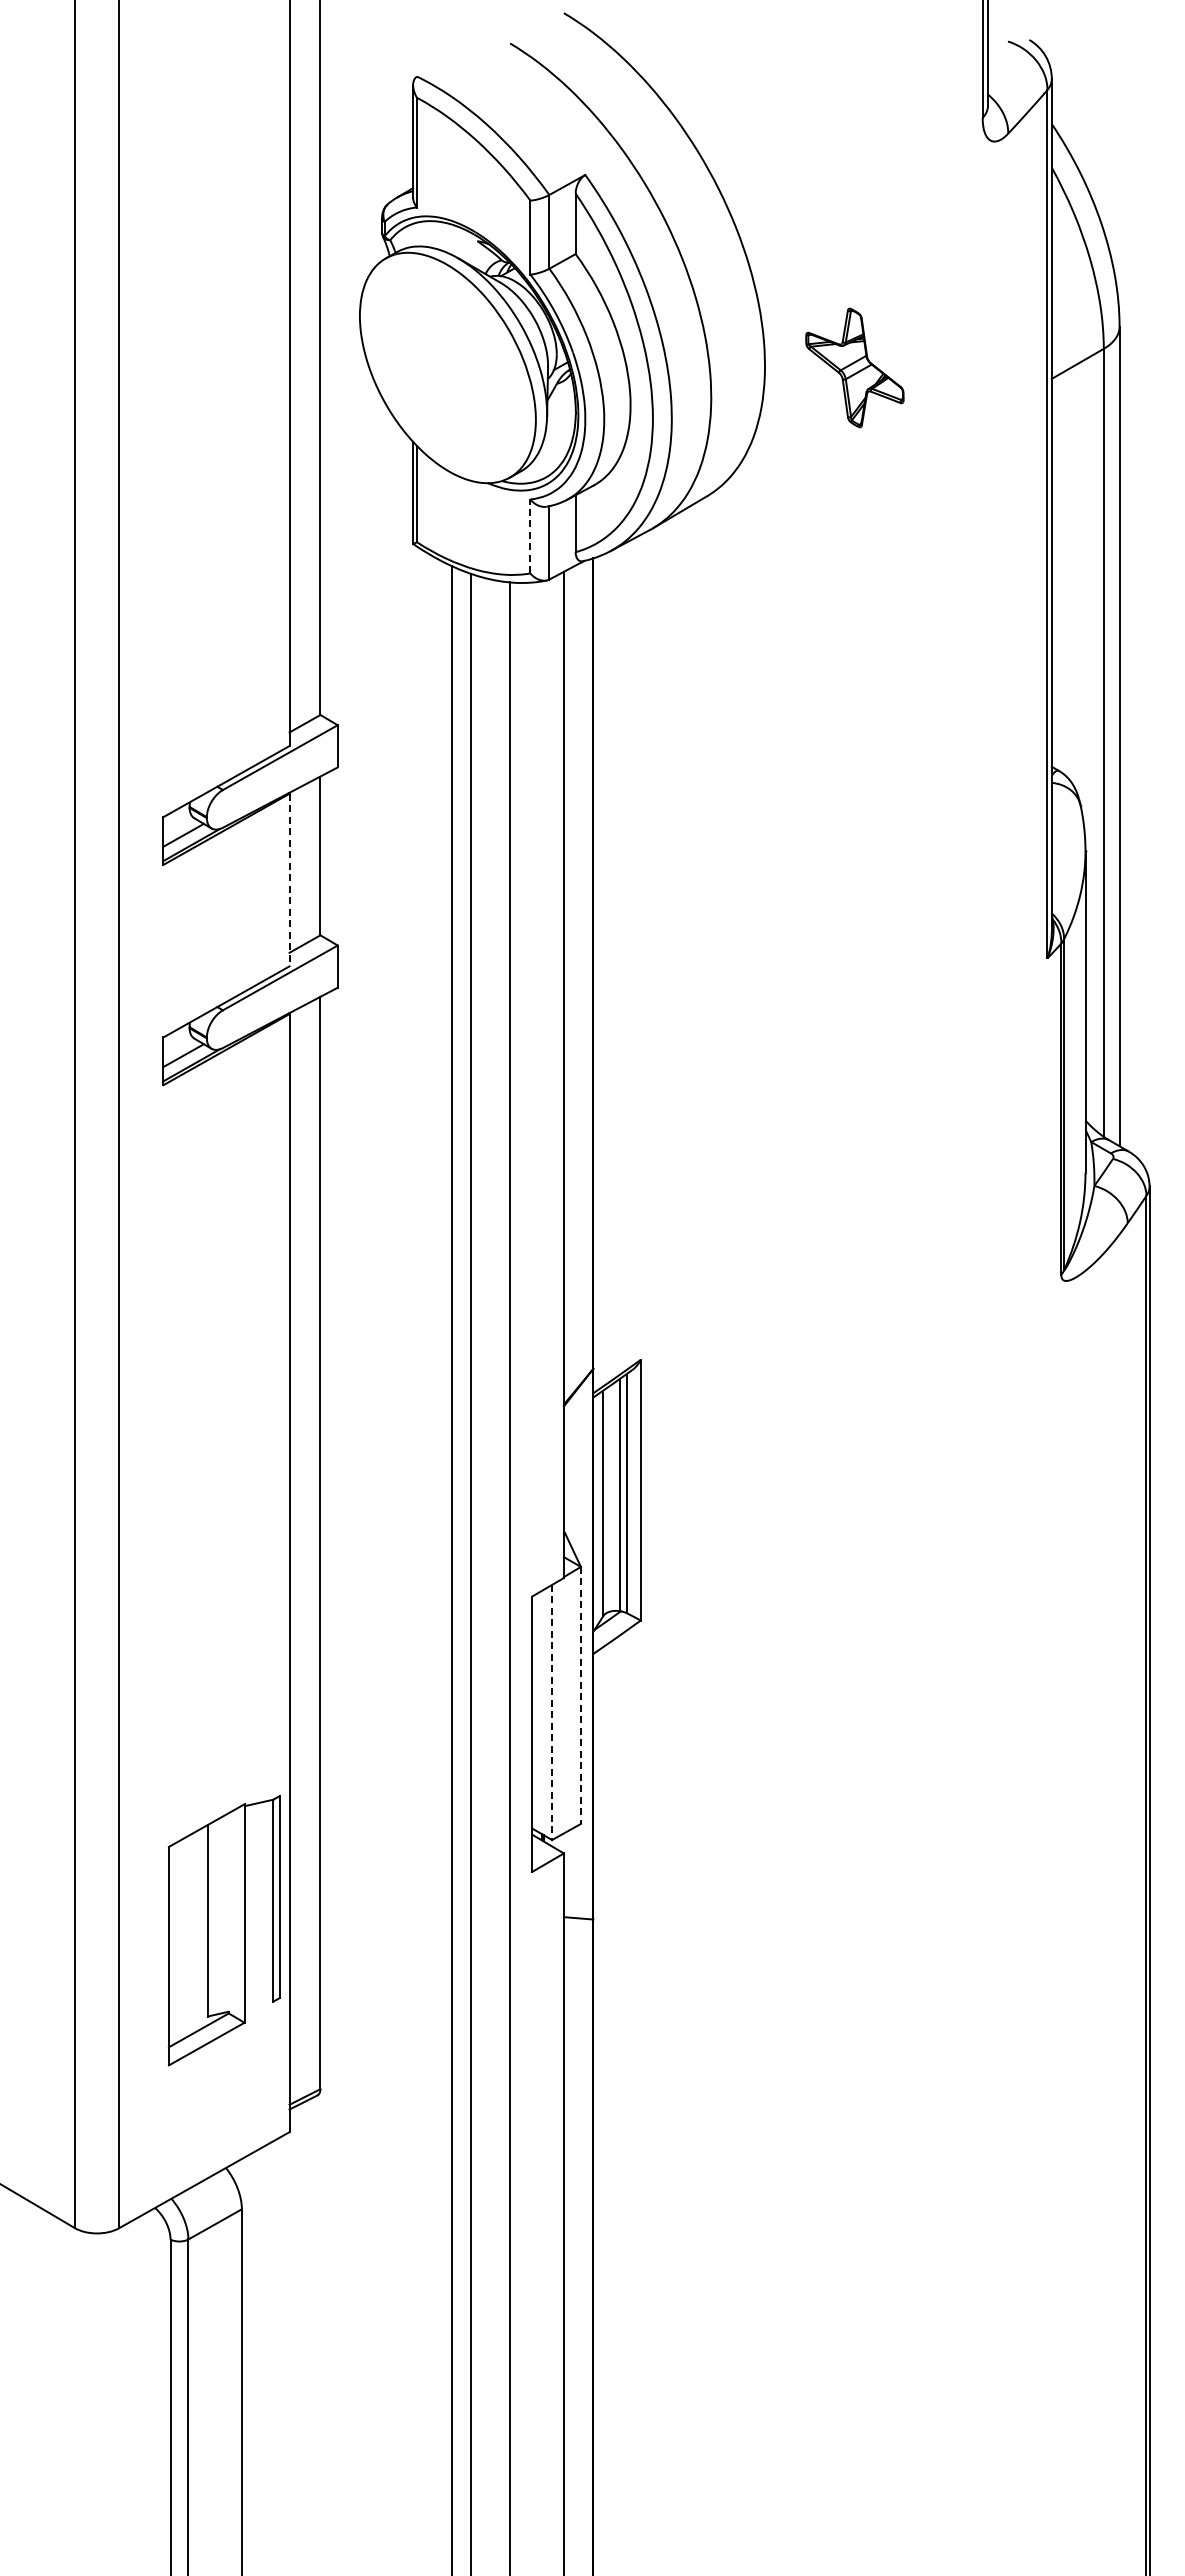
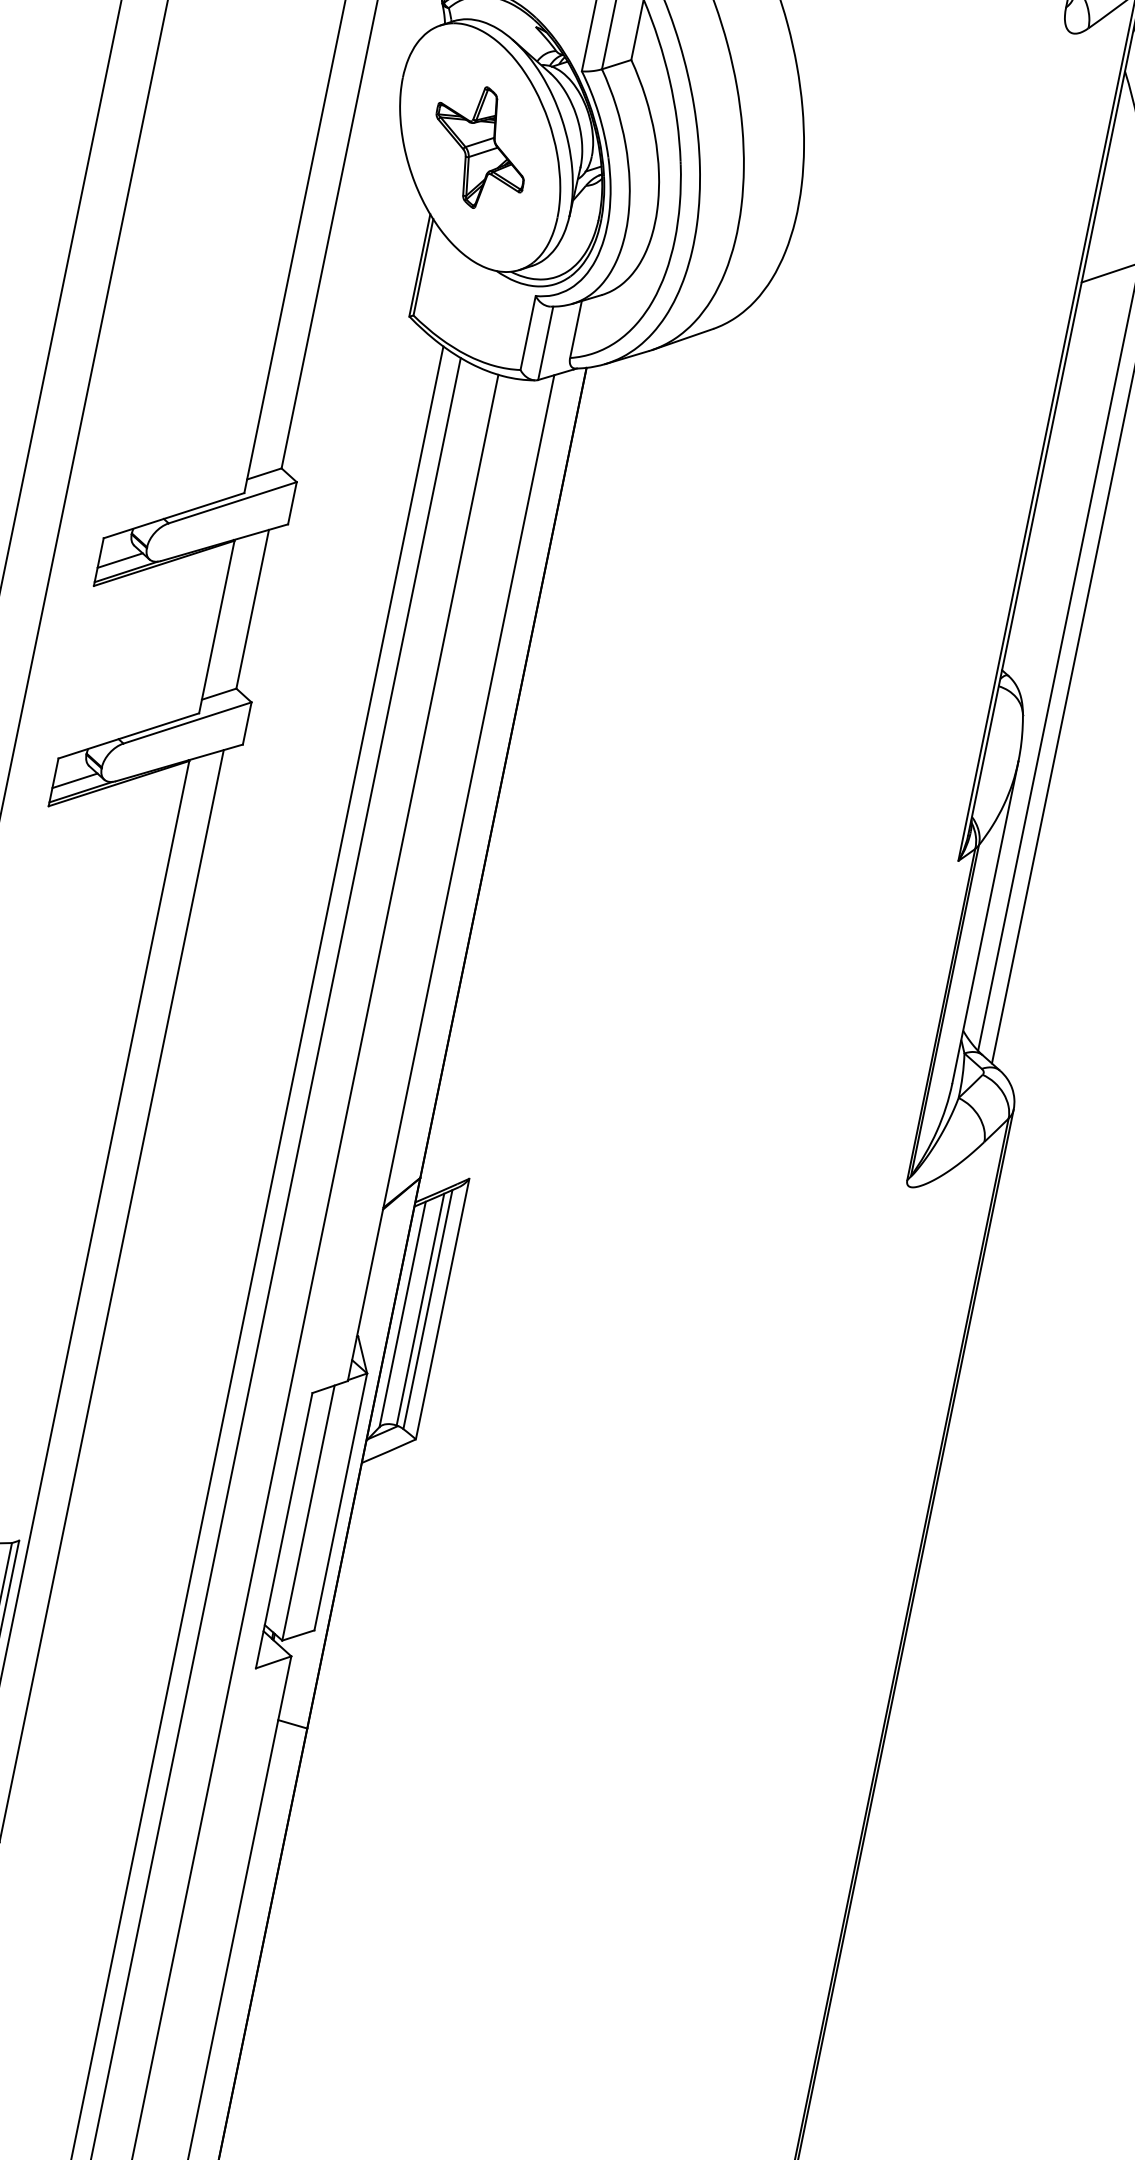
part: (854, 367) -> (479, 147), moved
line: (530, 535) -> (528, 332), dashed -> solid
line: (289, 880) -> (216, 627), dashed -> solid
line: (580, 1695) -> (340, 1501), dashed -> solid
line: (552, 1712) -> (308, 1513), dashed -> solid

